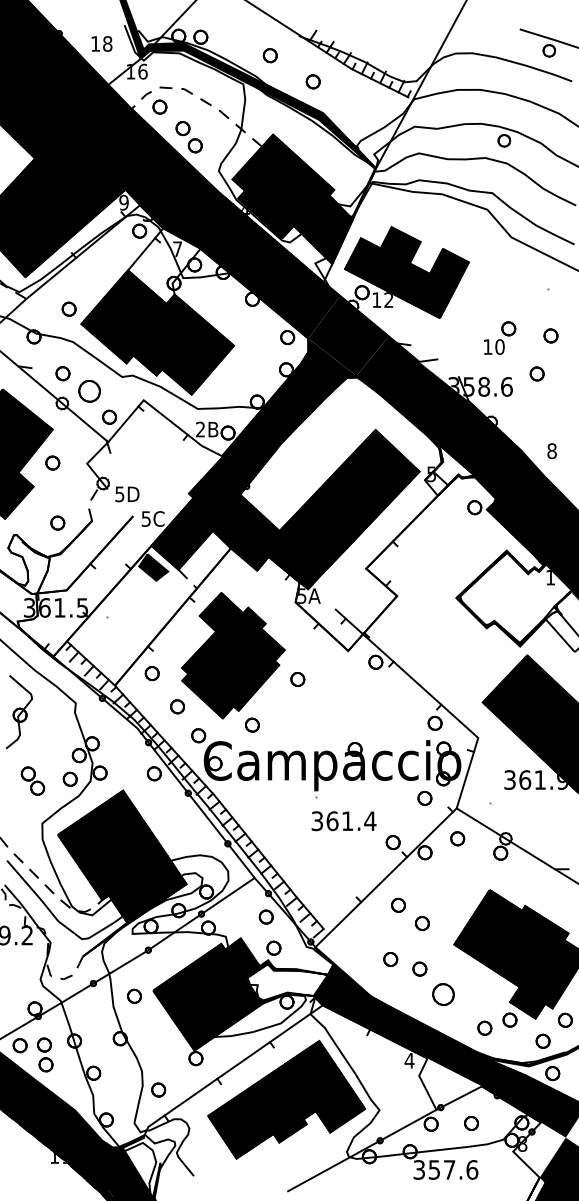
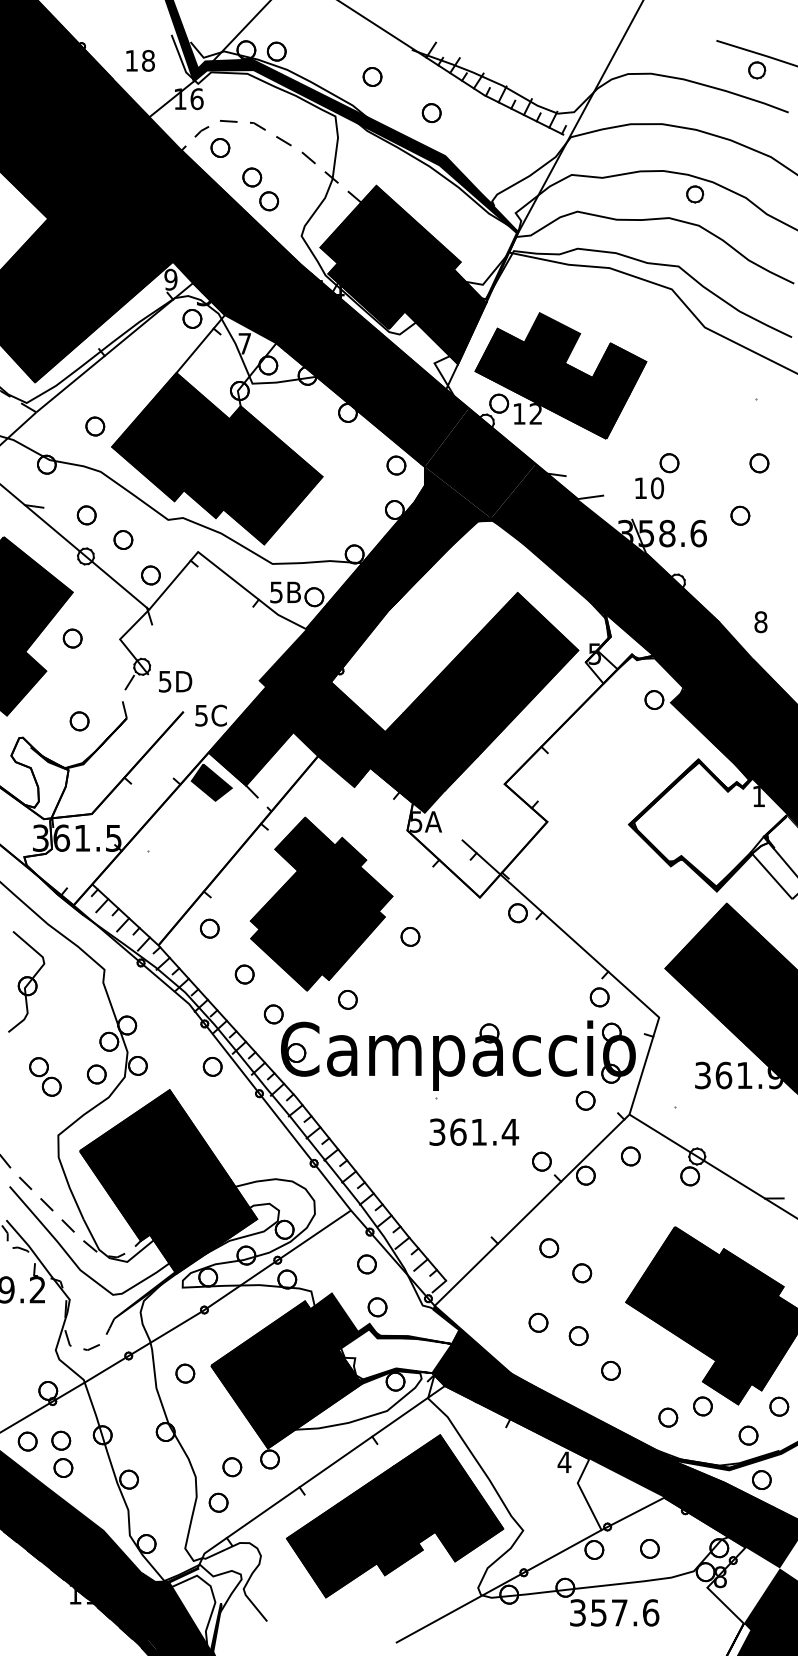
part: (500, 337) -> (658, 475), moved
part: (89, 391) -> (123, 539), size x0.62
text: (200, 429) -> (276, 592), 2B -> 5B
part: (442, 993) -> (609, 1369), size x0.62
part: (168, 1063) -> (232, 1466), added

